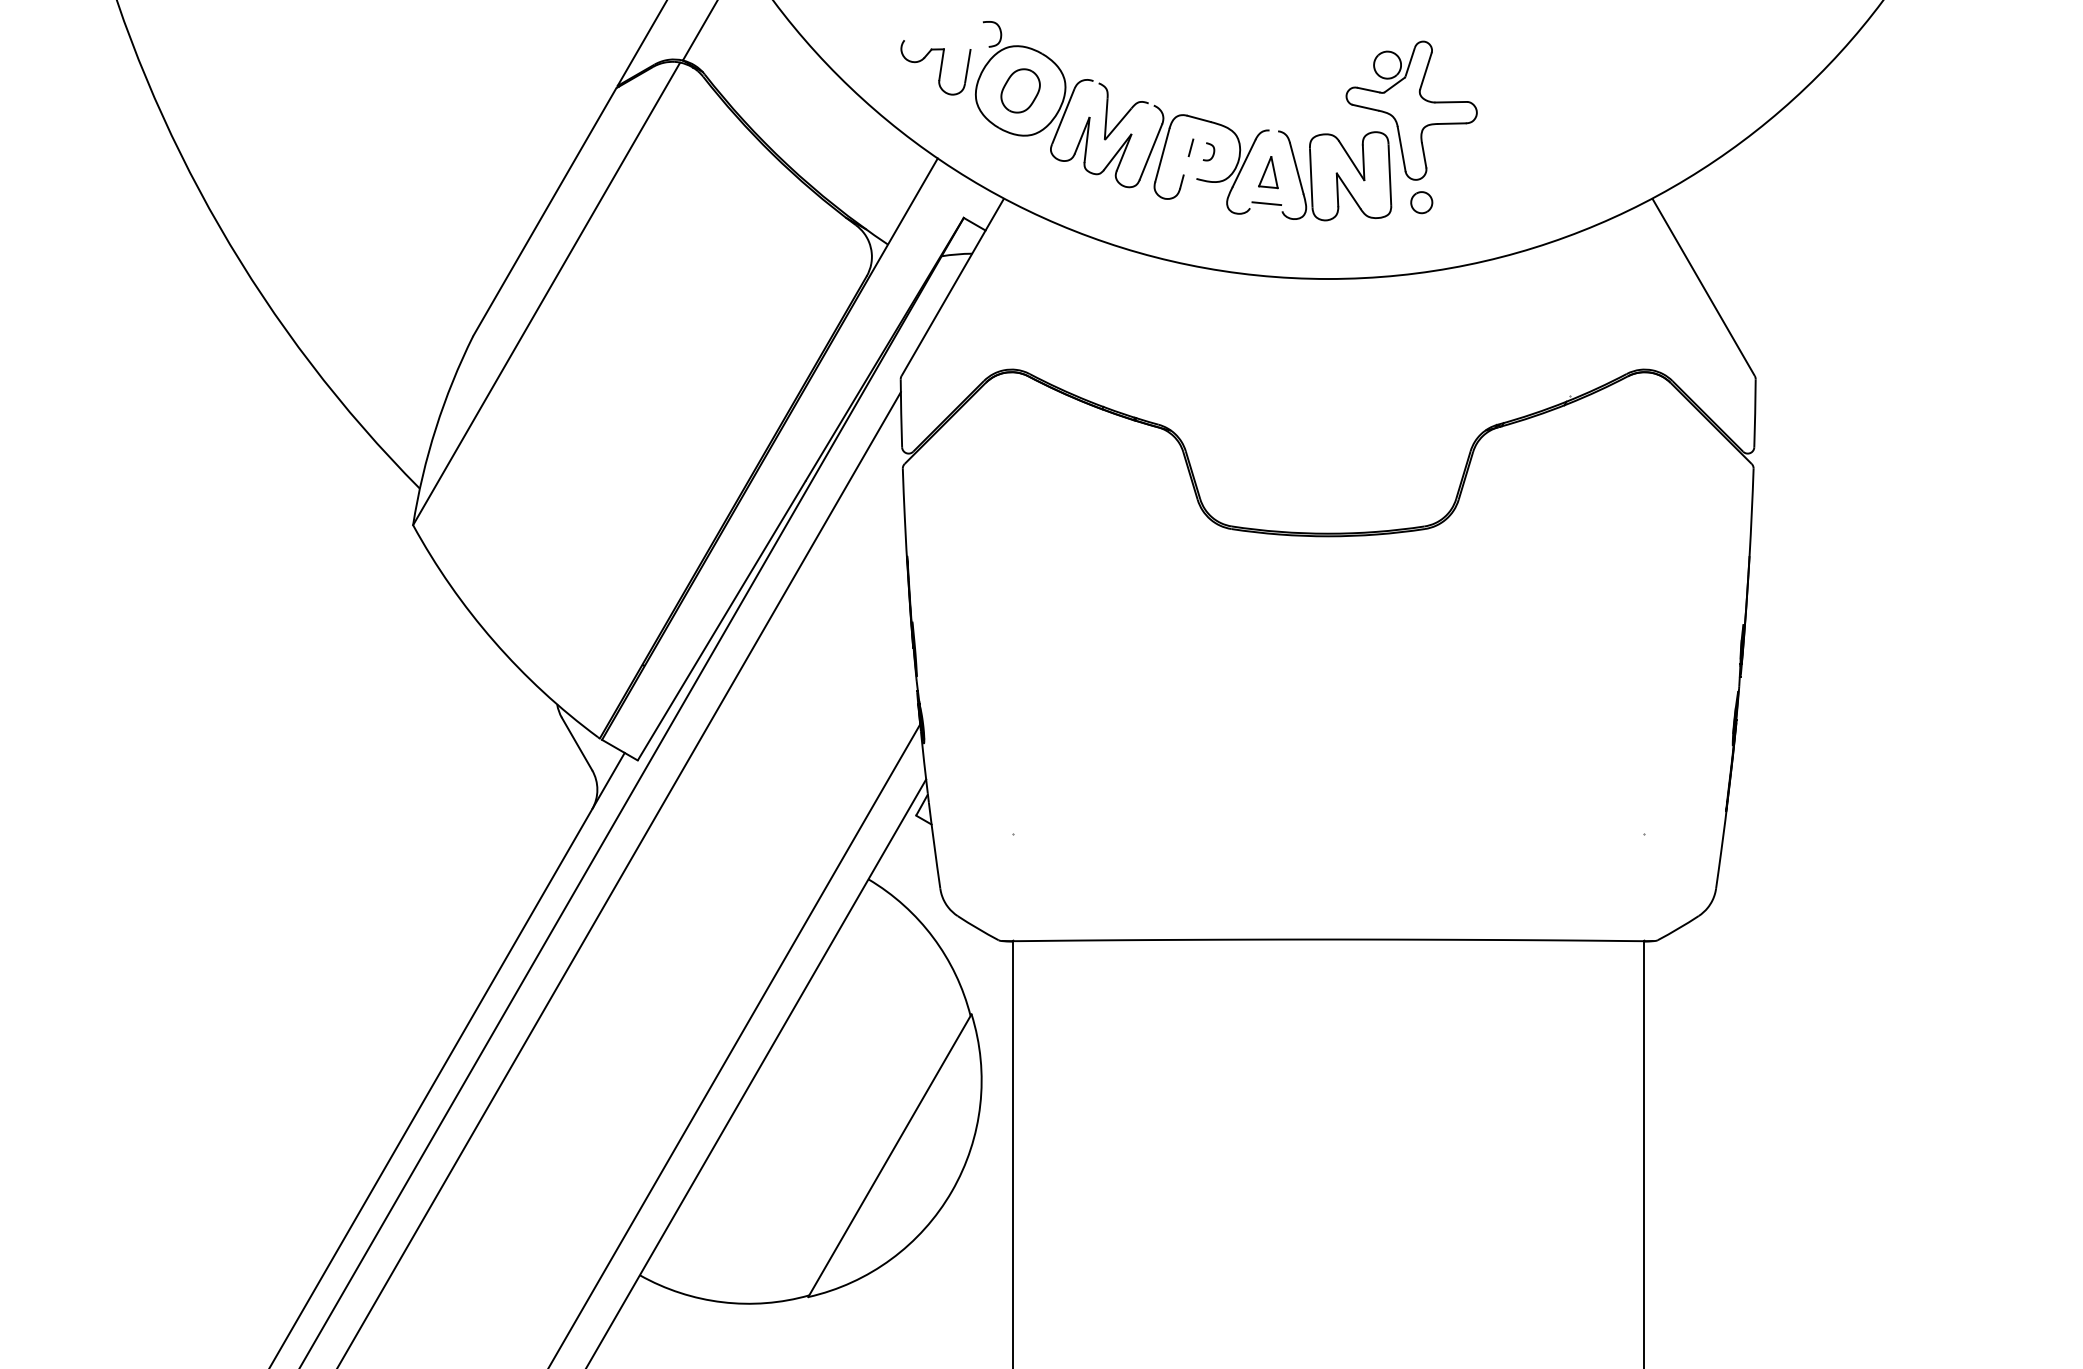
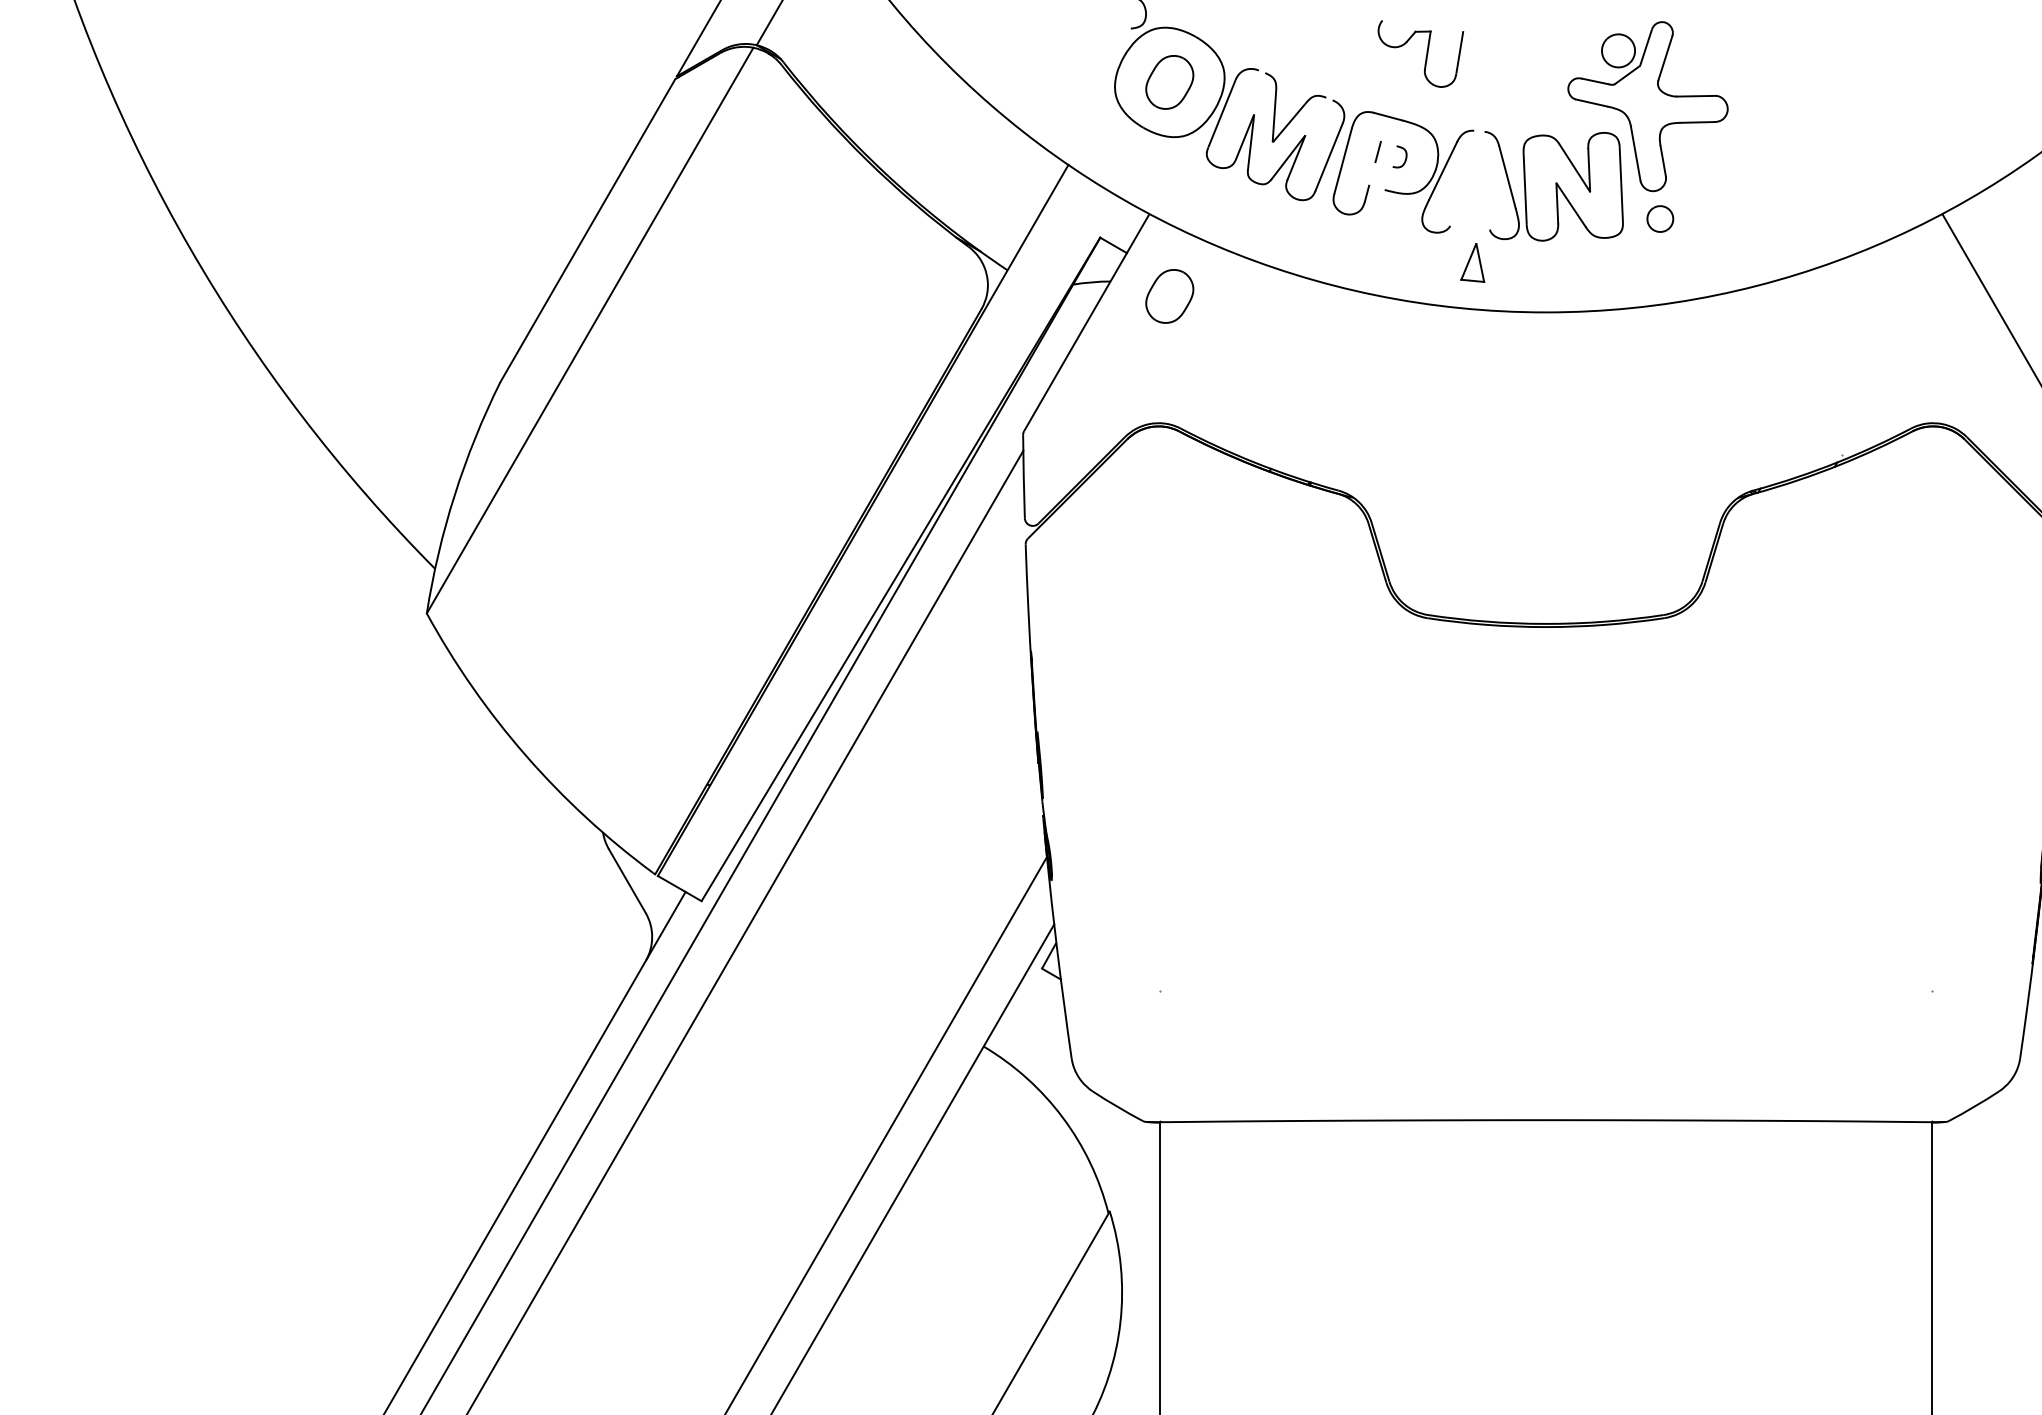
part: (935, 67) -> (1420, 53), moved
part: (1268, 172) -> (1472, 262), moved
line: (1266, 203) -> (1470, 220), removed
part: (1020, 265) -> (1169, 295), added

